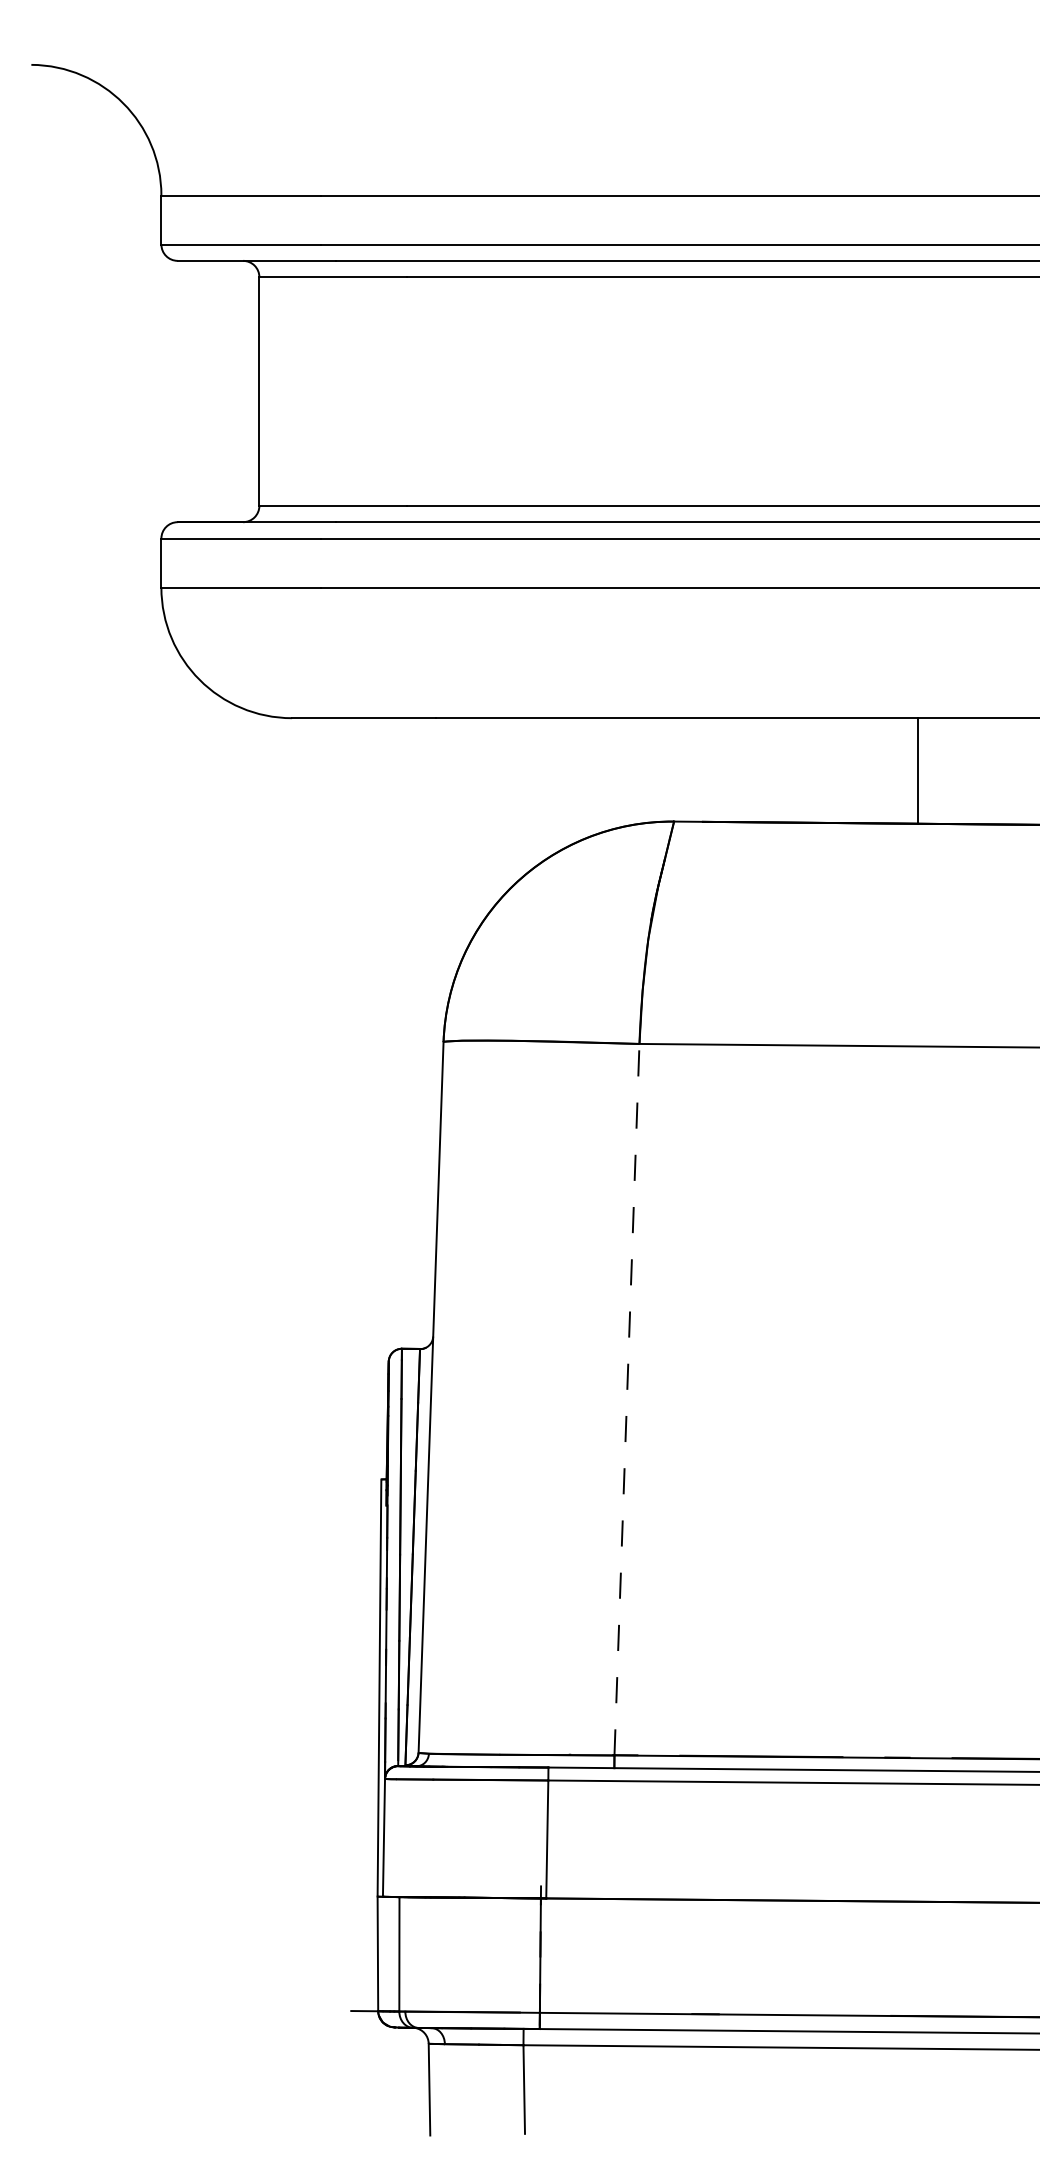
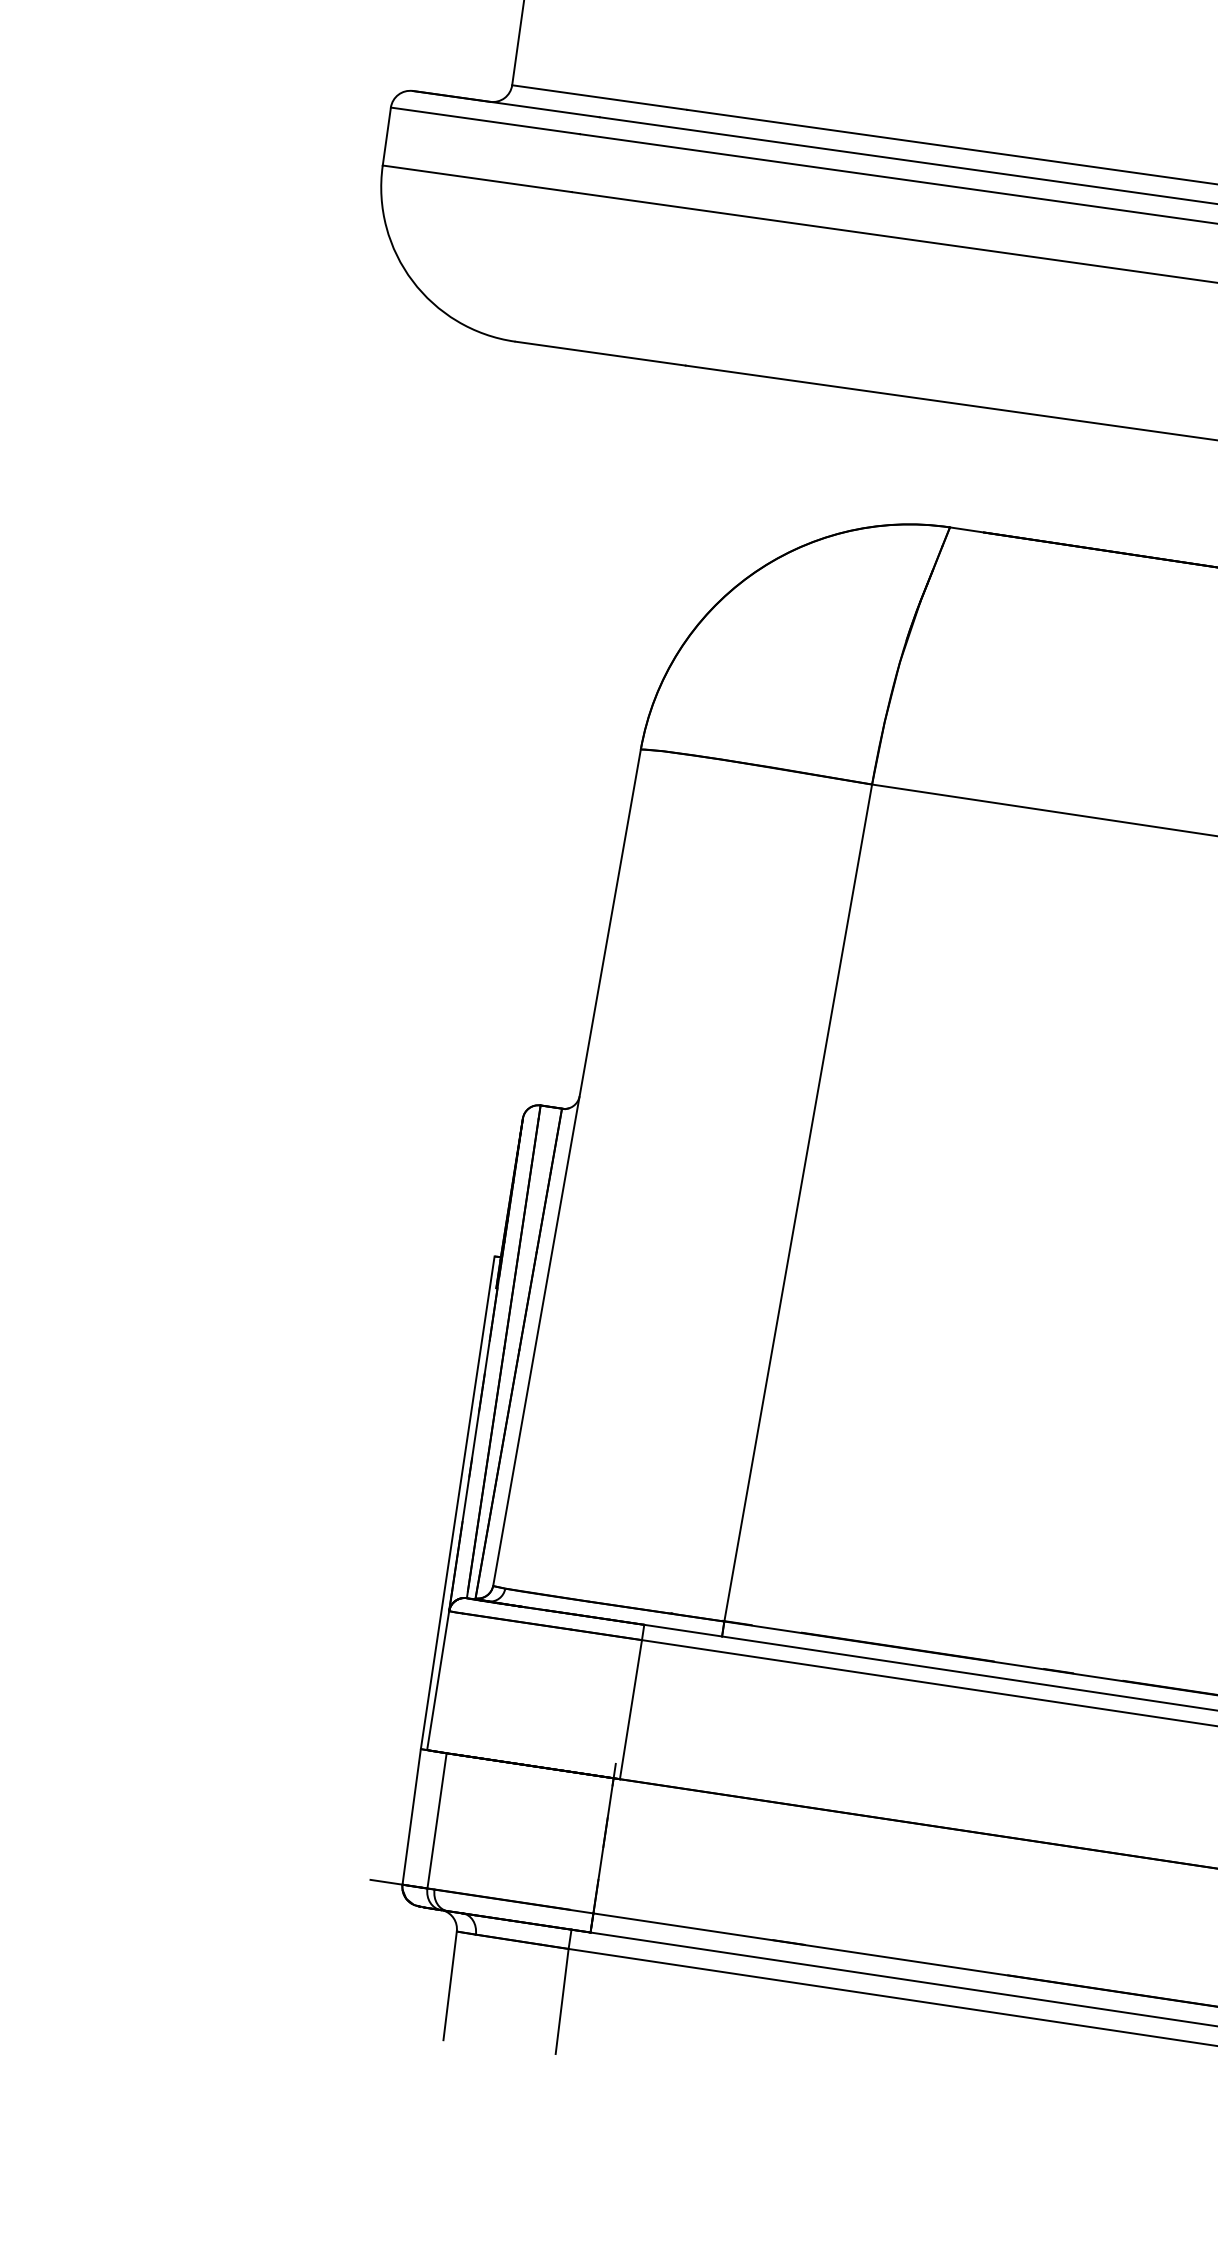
line: (626, 1399) -> (797, 1202), dashed -> solid

